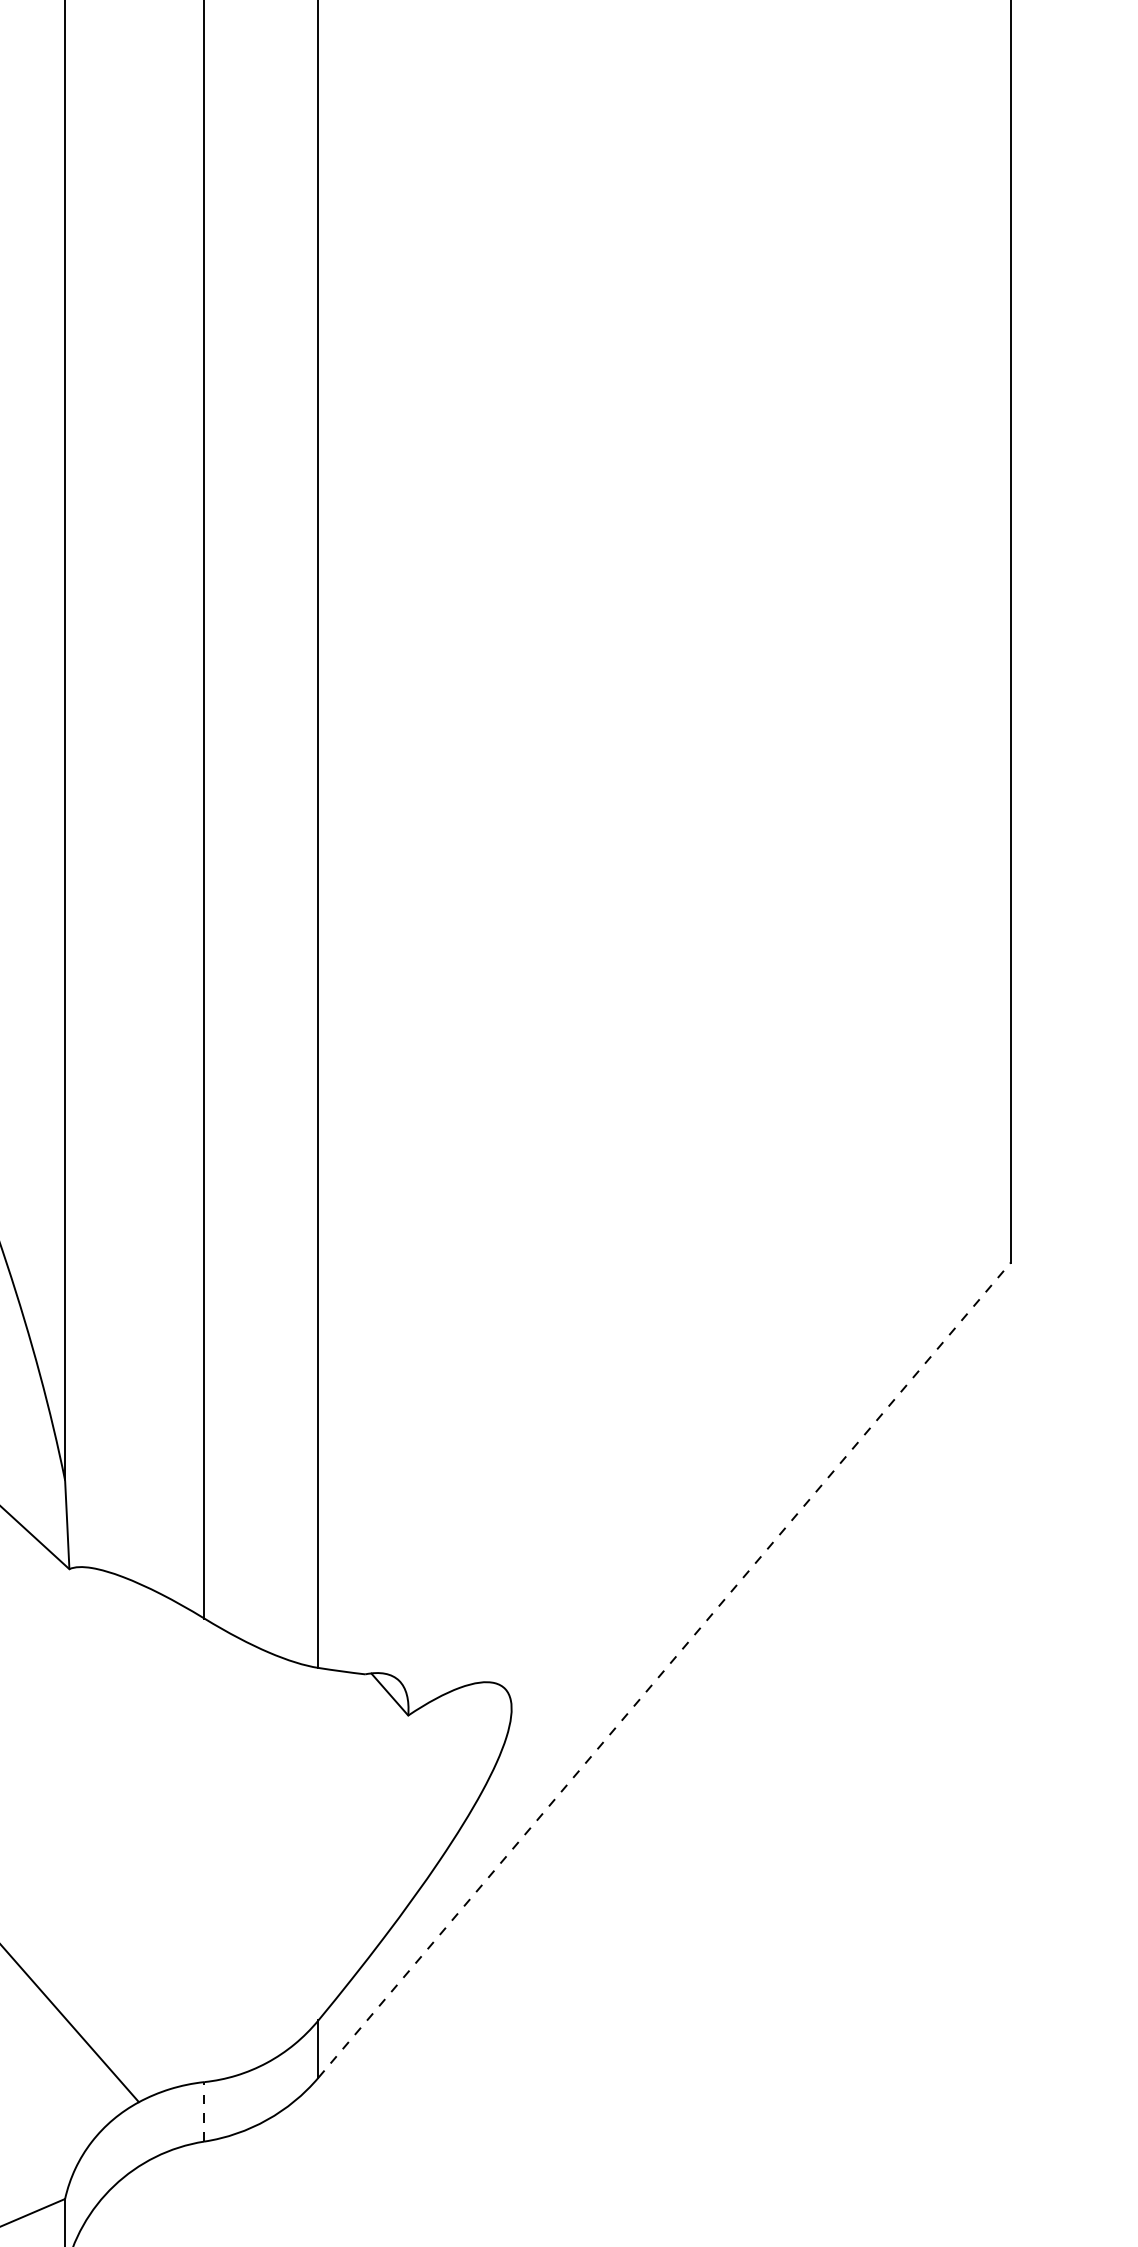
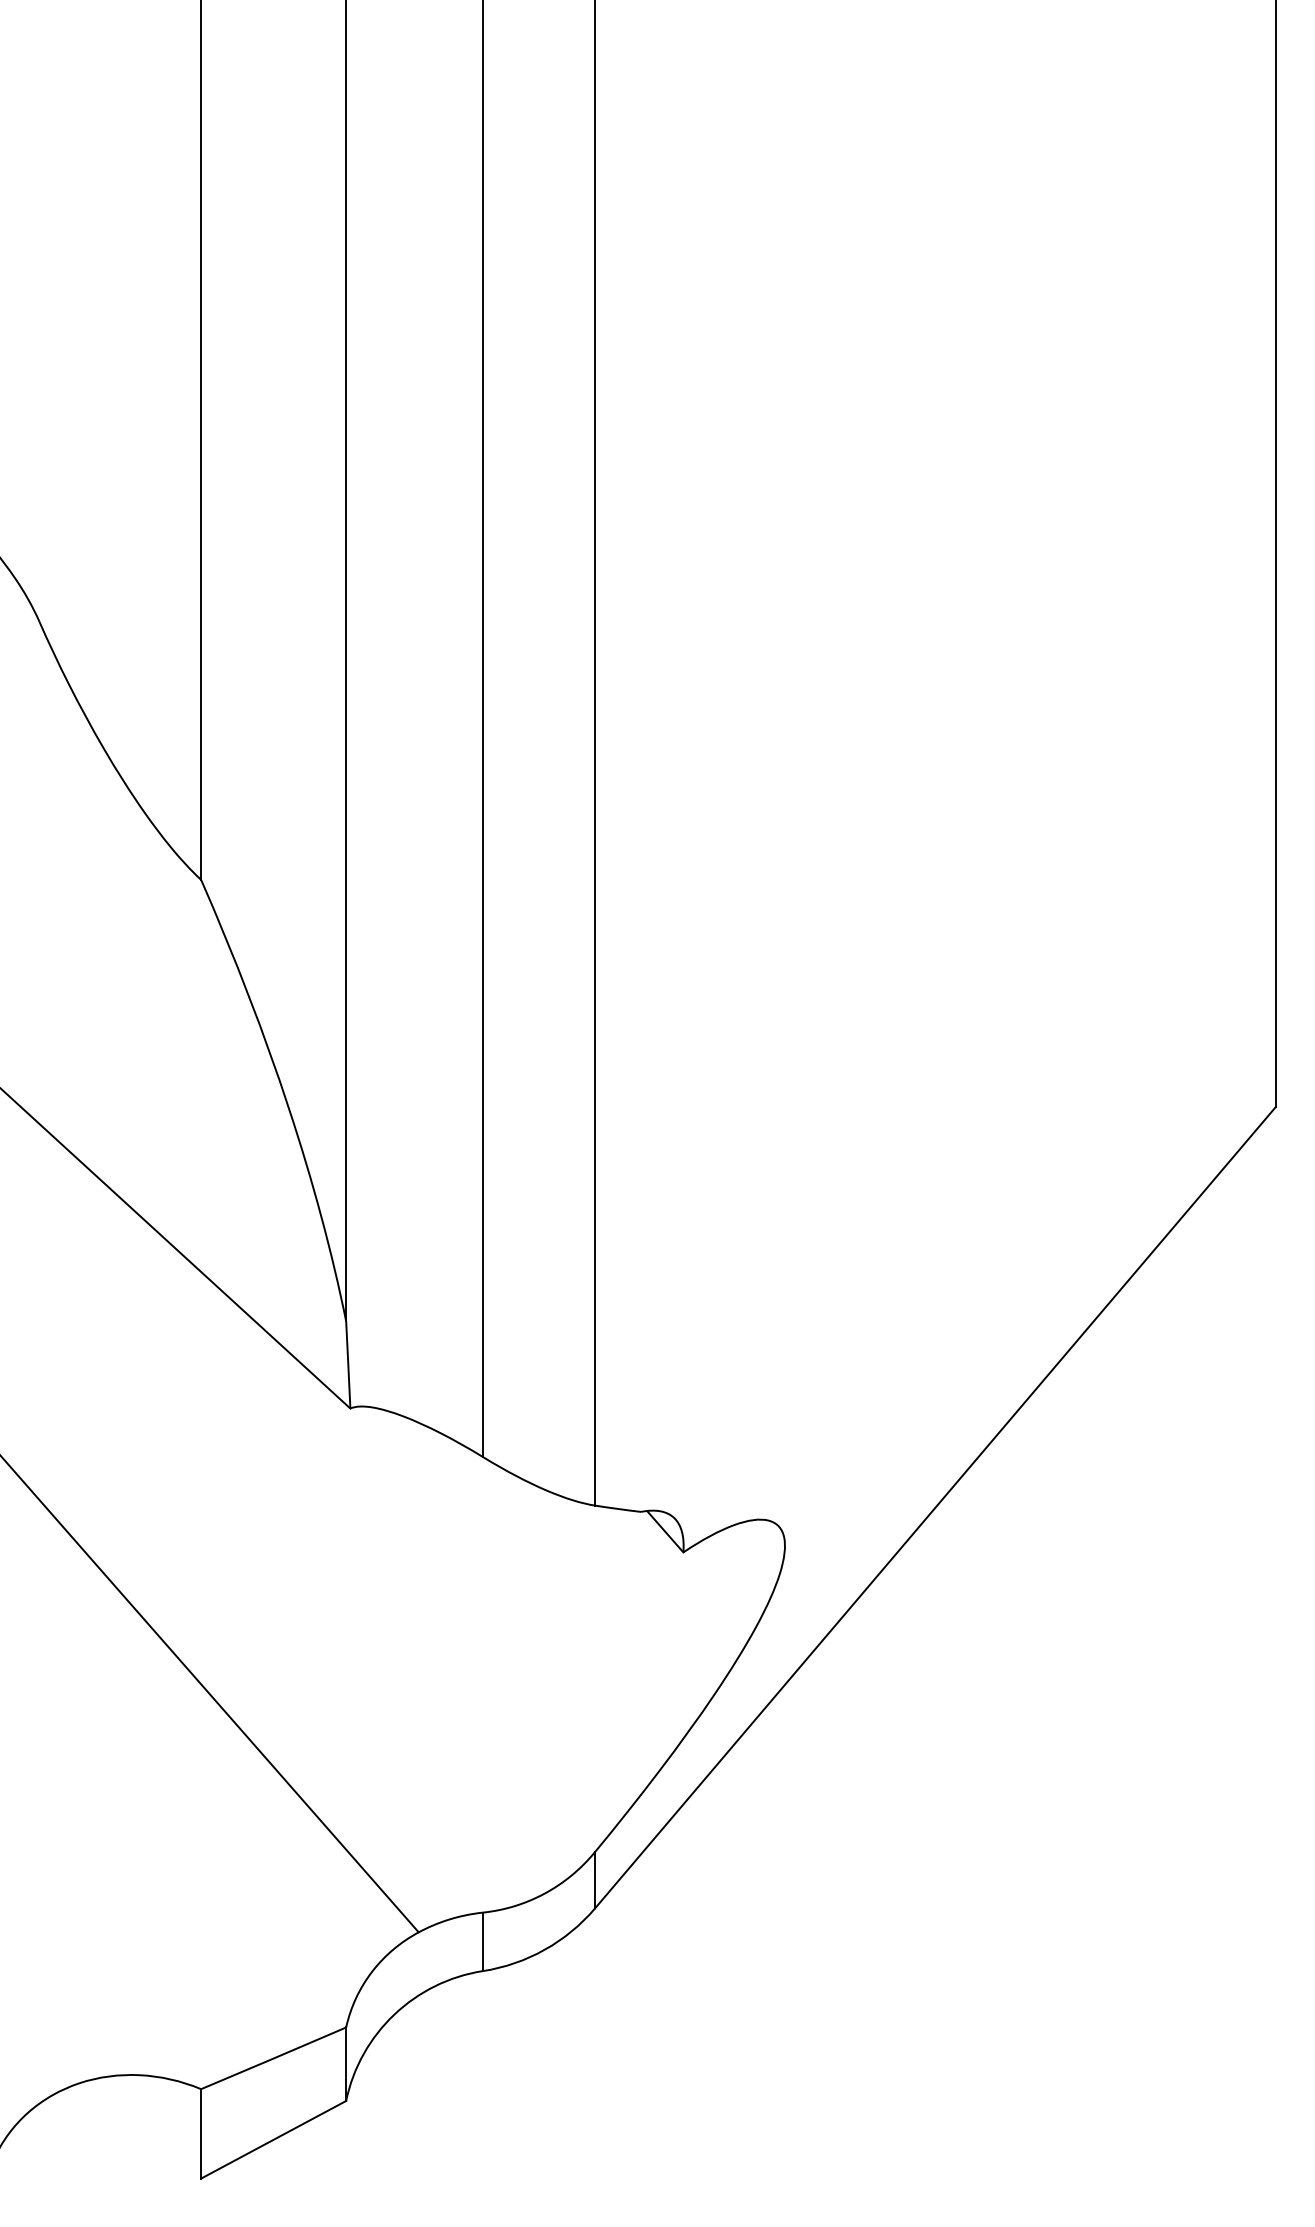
line: (664, 1669) -> (935, 1507), dashed -> solid
line: (204, 2111) -> (483, 1941), dashed -> solid

